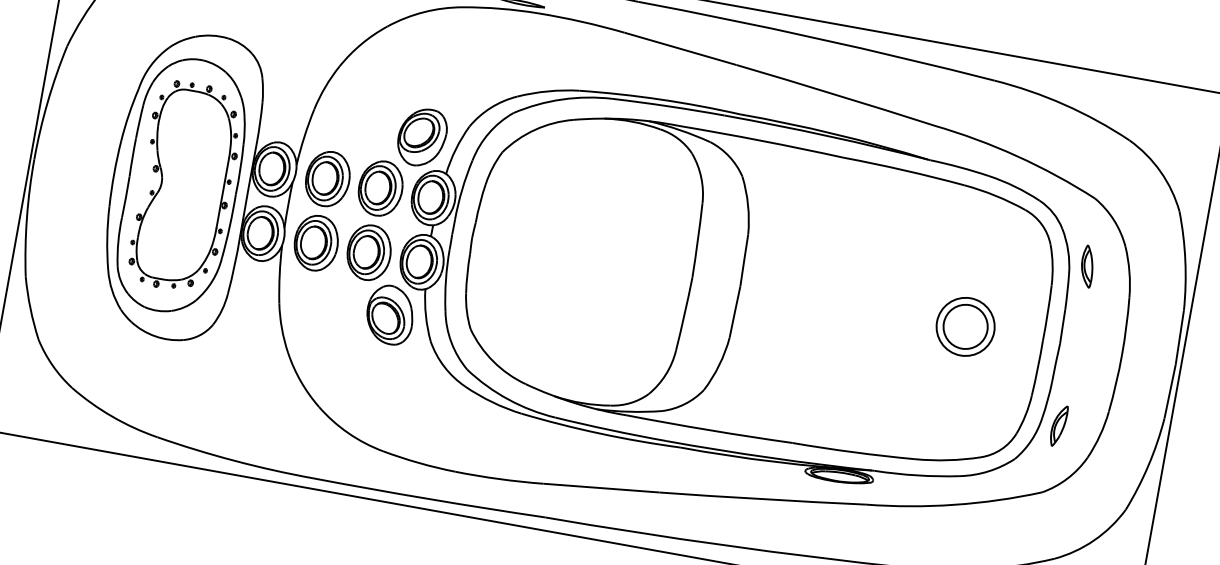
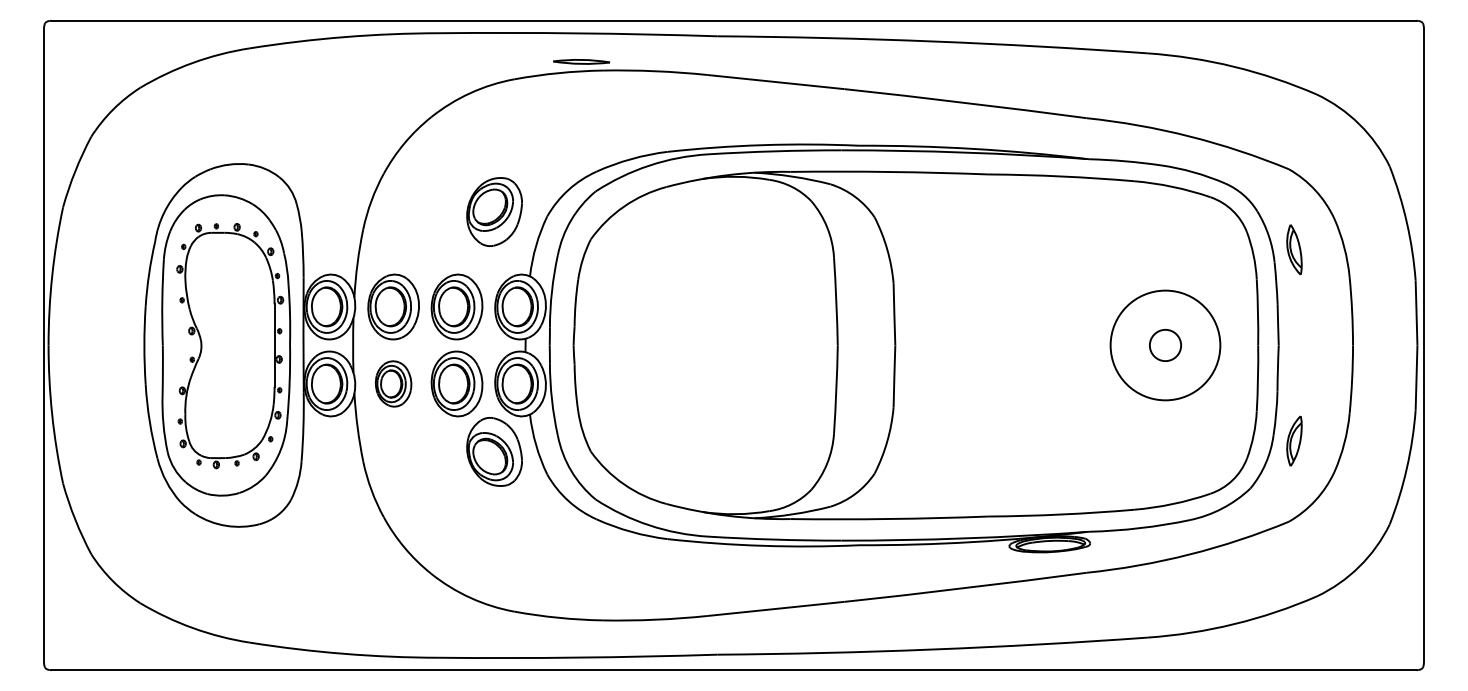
part: (422, 137) -> (494, 211), moved
part: (316, 242) -> (393, 383), size x0.7
circle: (965, 326) -> (1165, 345), size x0.6
circle: (965, 326) -> (1165, 345), size x1.6

